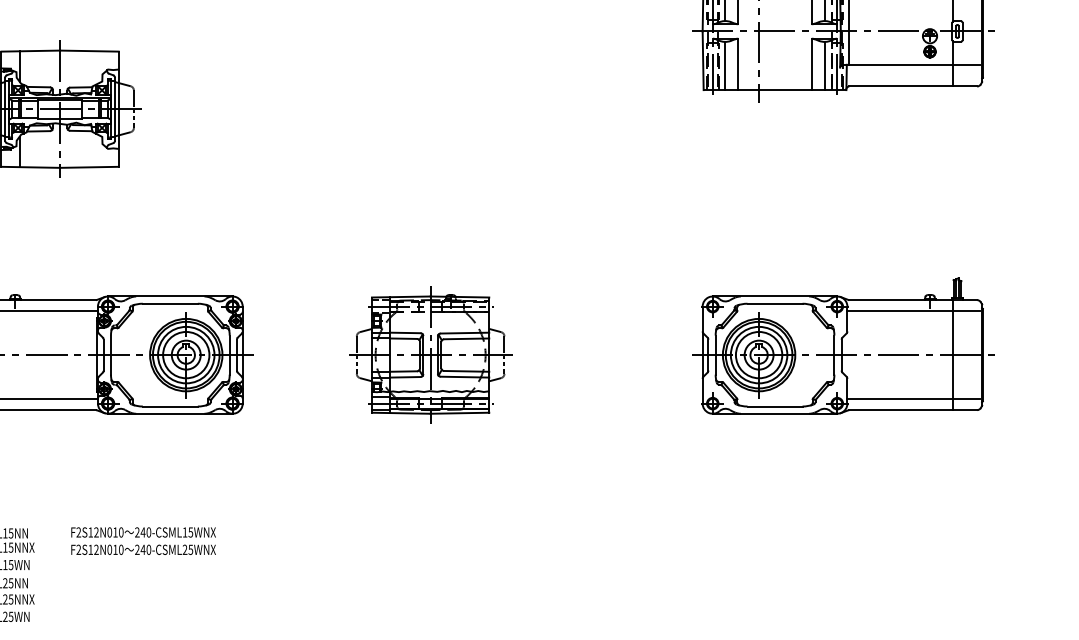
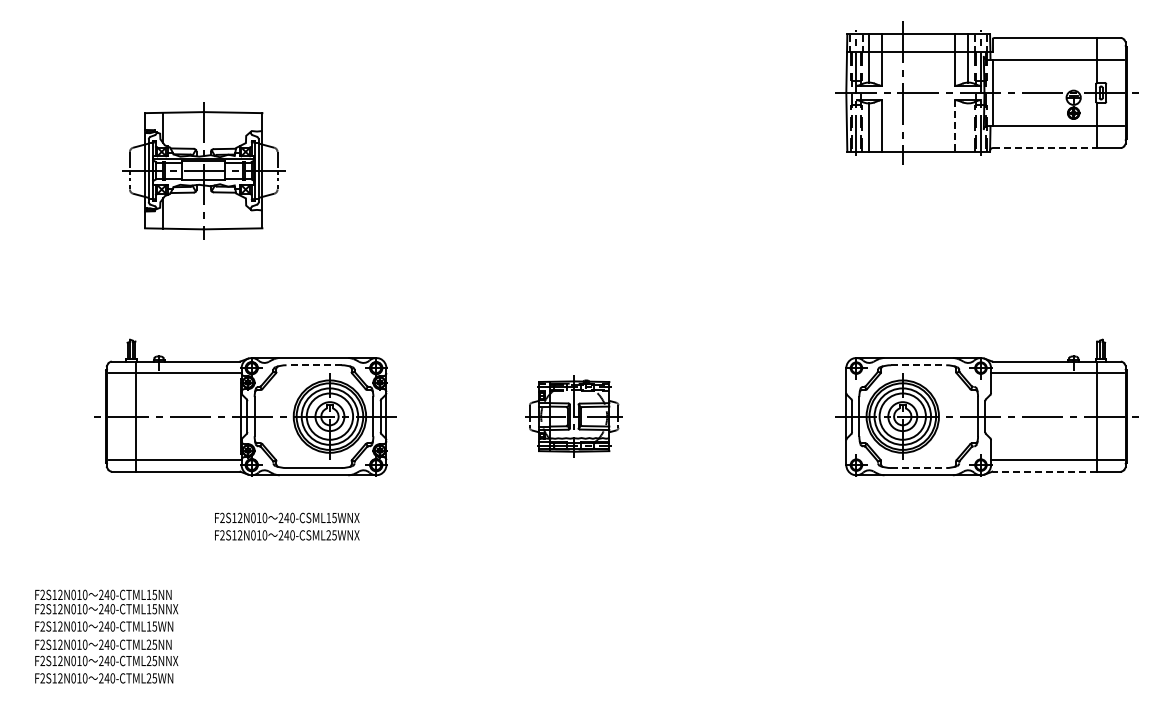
line: (811, 63) -> (955, 125), solid -> dashed
line: (824, 65) -> (968, 127), removed
line: (900, 86) -> (1044, 148), solid -> dashed
line: (170, 303) -> (314, 365), solid -> dashed
line: (774, 303) -> (918, 365), solid -> dashed
part: (429, 354) -> (573, 416), size x0.6
line: (774, 406) -> (918, 468), solid -> dashed
line: (900, 409) -> (1044, 471), solid -> dashed
text: (143, 540) -> (287, 526), moved

